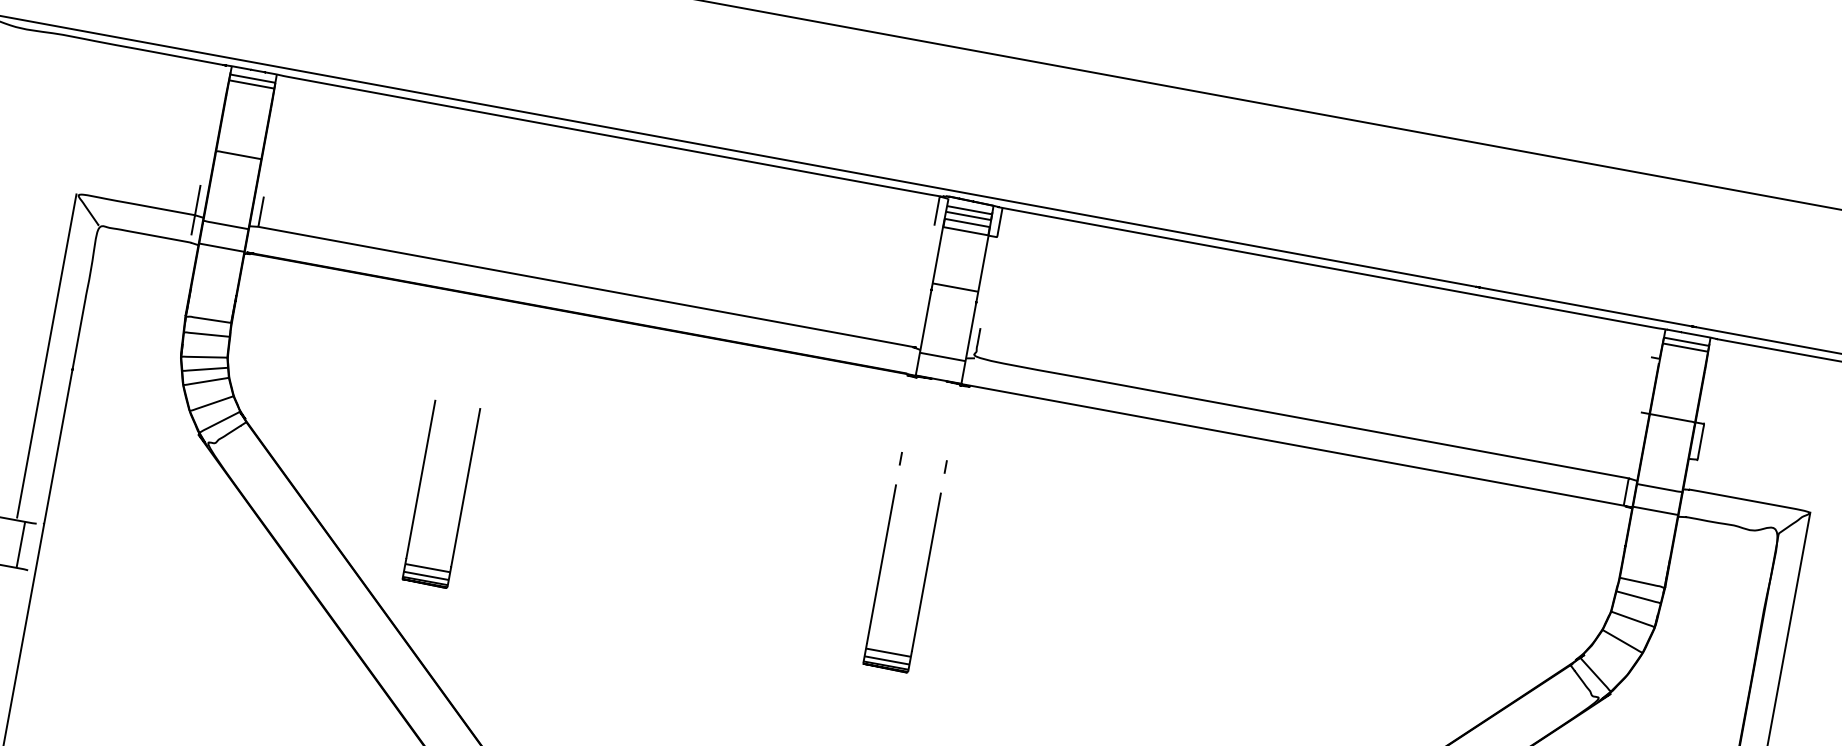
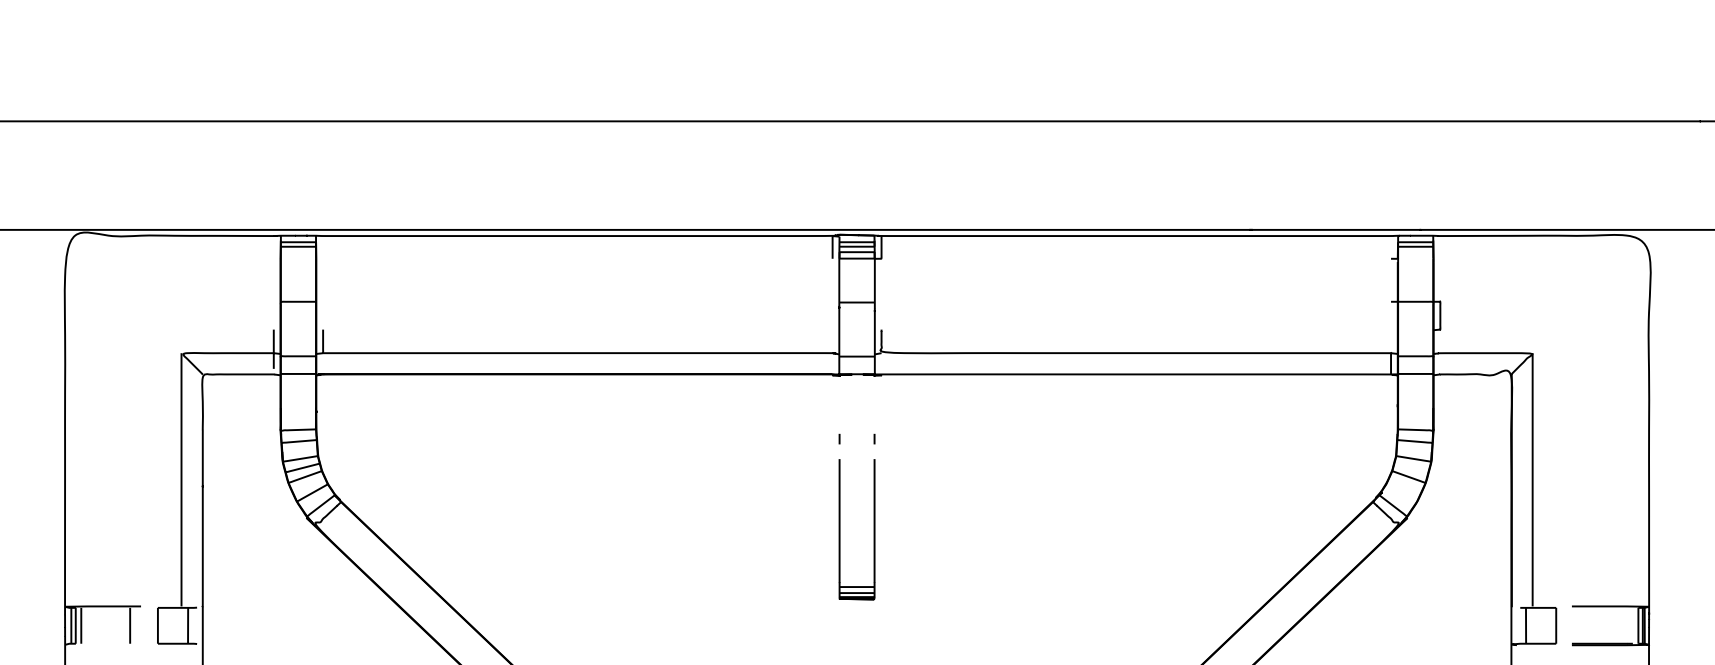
part: (420, 490) -> (481, 529), removed

